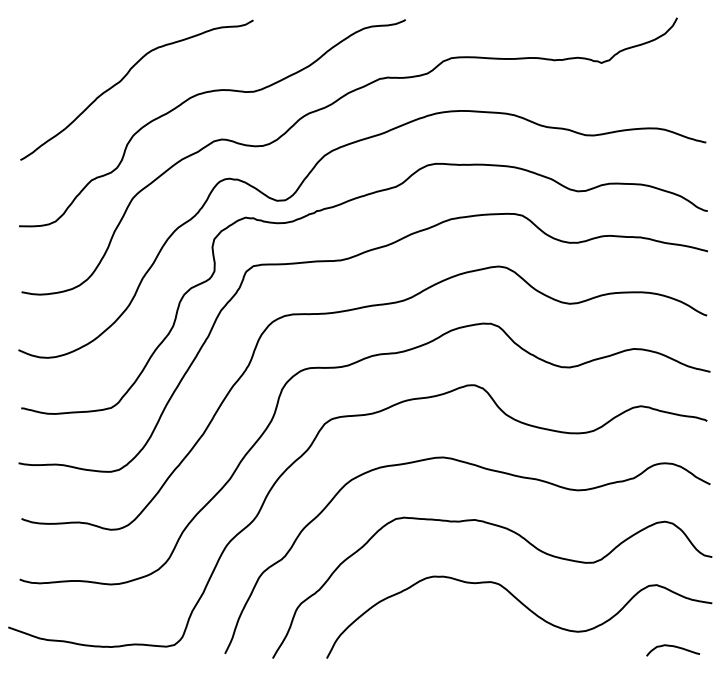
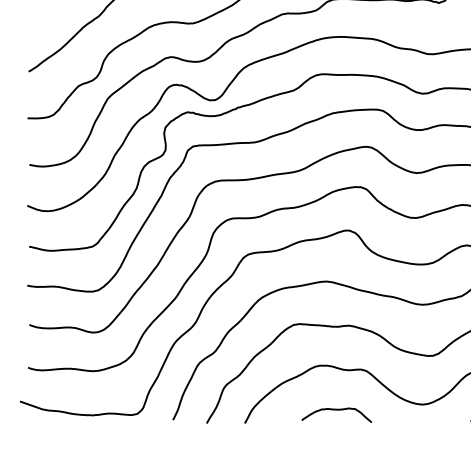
curve: (456, 639) -> (336, 410), added

